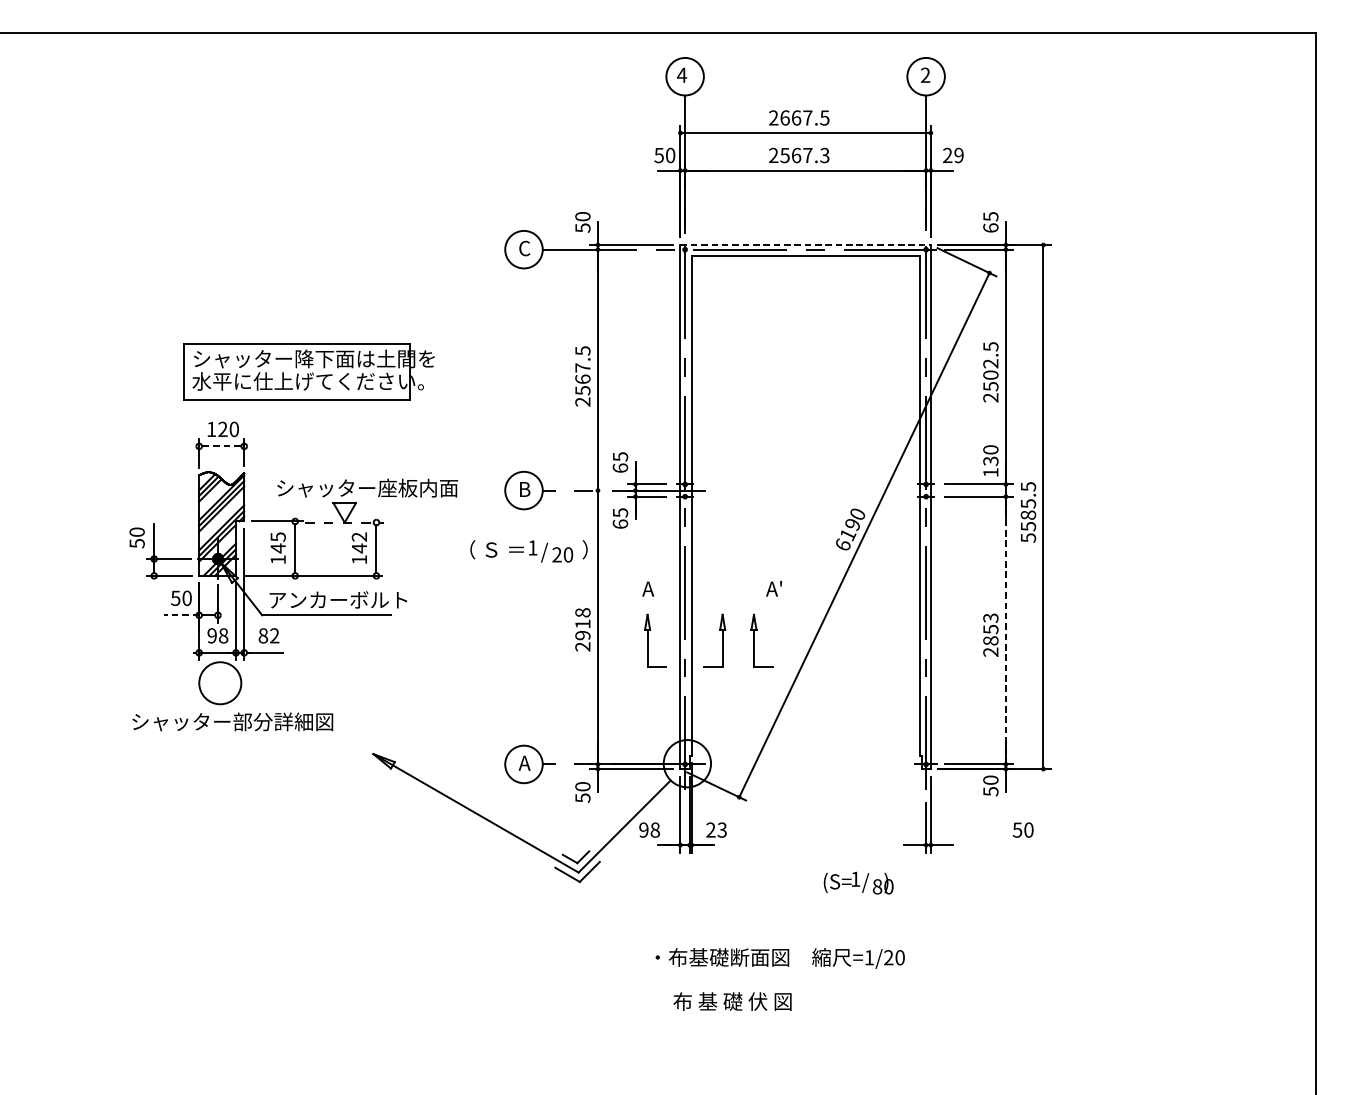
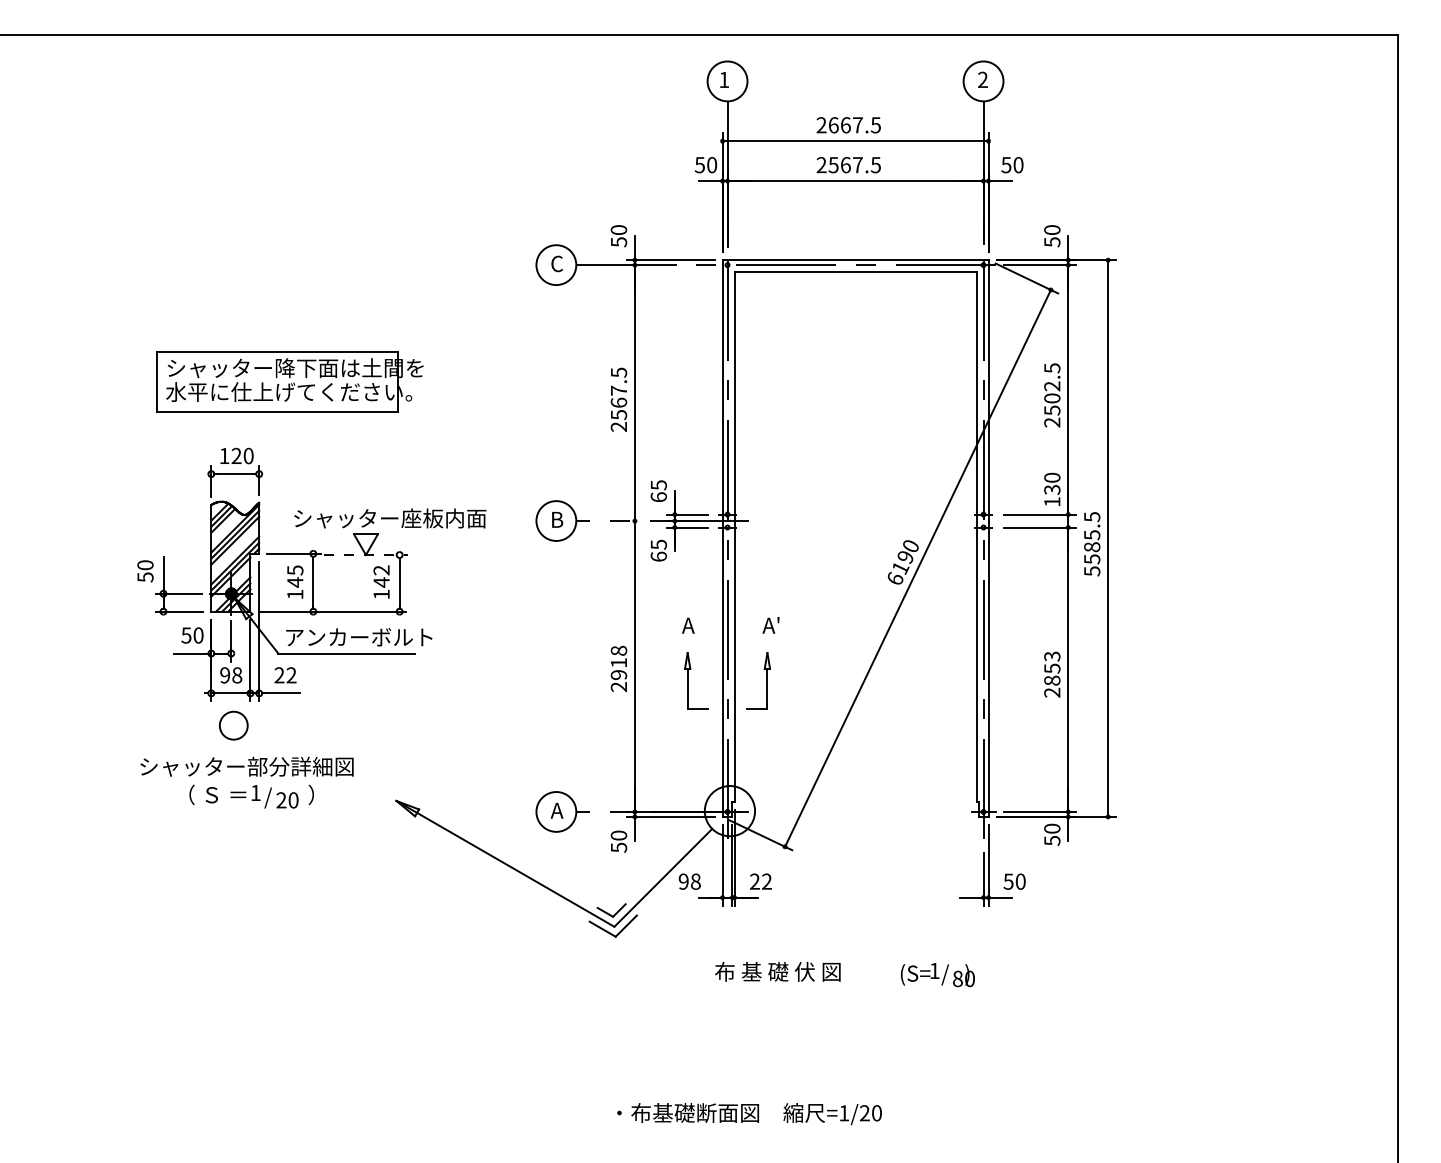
text: (681, 74) -> (723, 79), 4 -> 1
text: (824, 154) -> (875, 164), 2567.3 -> 2567.5
text: (953, 155) -> (1012, 165), 29 -> 50
text: (991, 222) -> (1052, 236), 65 -> 50
line: (805, 245) -> (855, 260), dashed -> solid
part: (308, 371) -> (289, 381), moved
line: (221, 446) -> (235, 474), dashed -> solid
text: (528, 551) -> (251, 796), moved
text: (773, 588) -> (770, 625), moved
line: (181, 615) -> (192, 653), dashed -> solid
line: (1006, 630) -> (1068, 669), dashed -> solid
text: (263, 635) -> (279, 675), 82 -> 22
part: (754, 640) -> (801, 680), removed
circle: (220, 683) -> (233, 725), size x0.62
text: (721, 829) -> (766, 881), 23 -> 22
text: (1023, 829) -> (1014, 881), moved
text: (858, 883) -> (937, 975), moved
text: (780, 958) -> (749, 1114), moved
text: (732, 1001) -> (777, 971), moved

